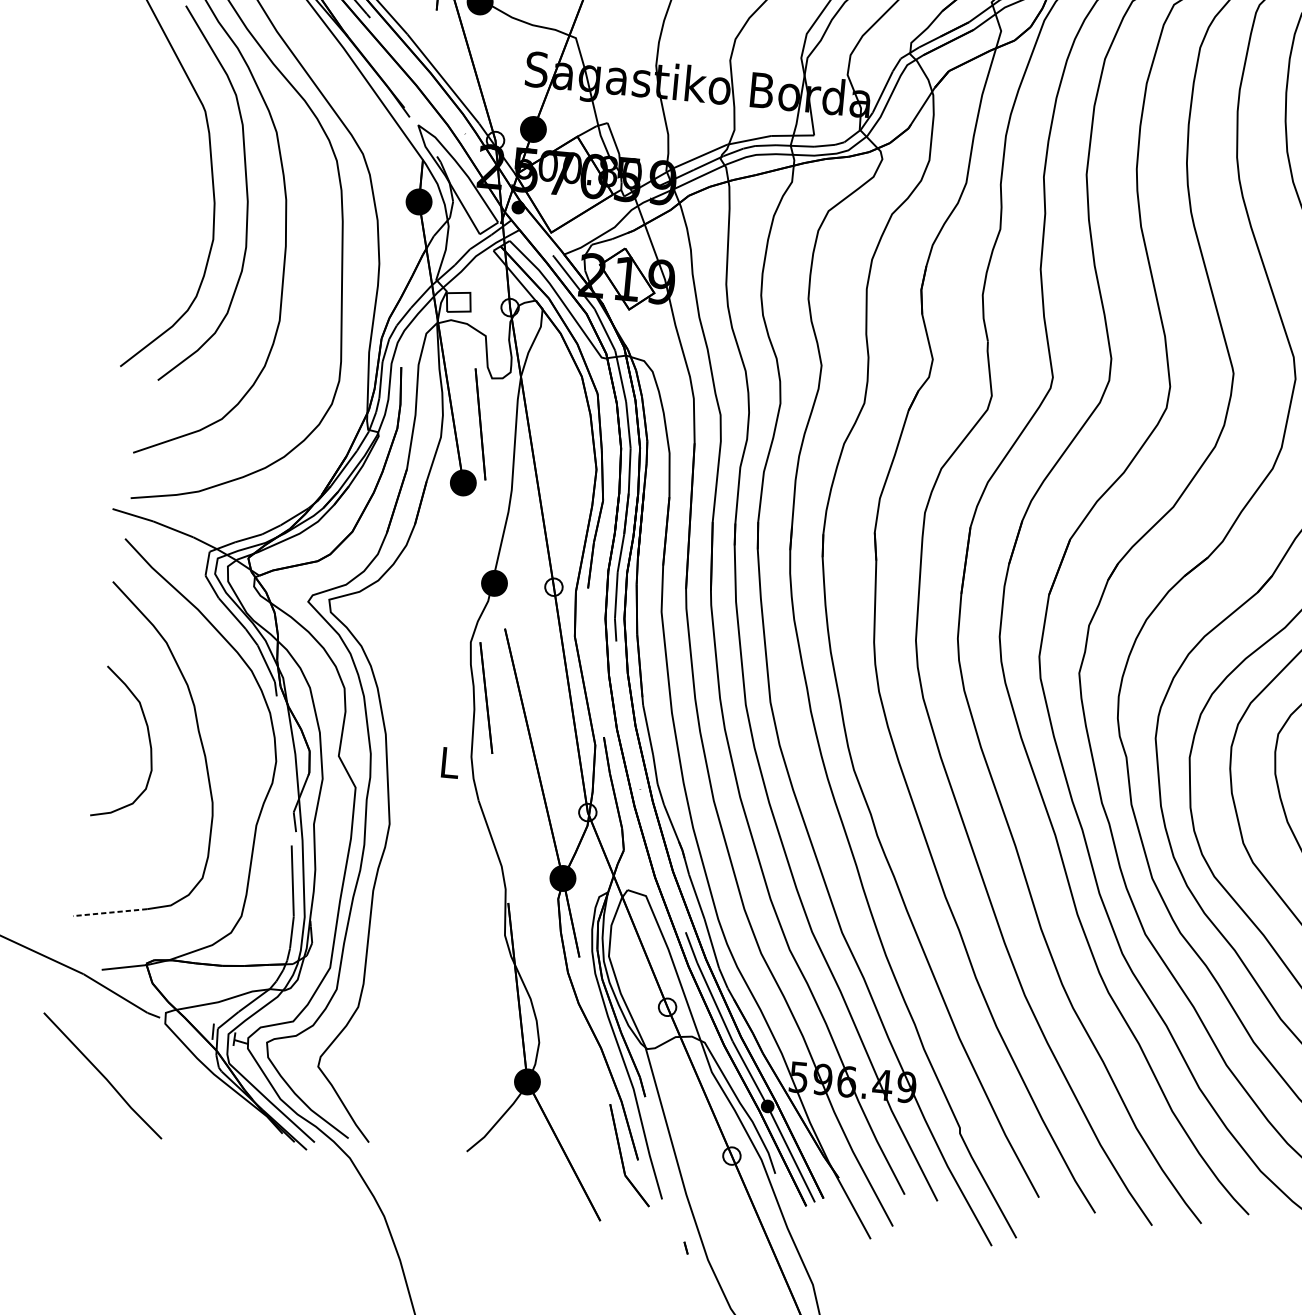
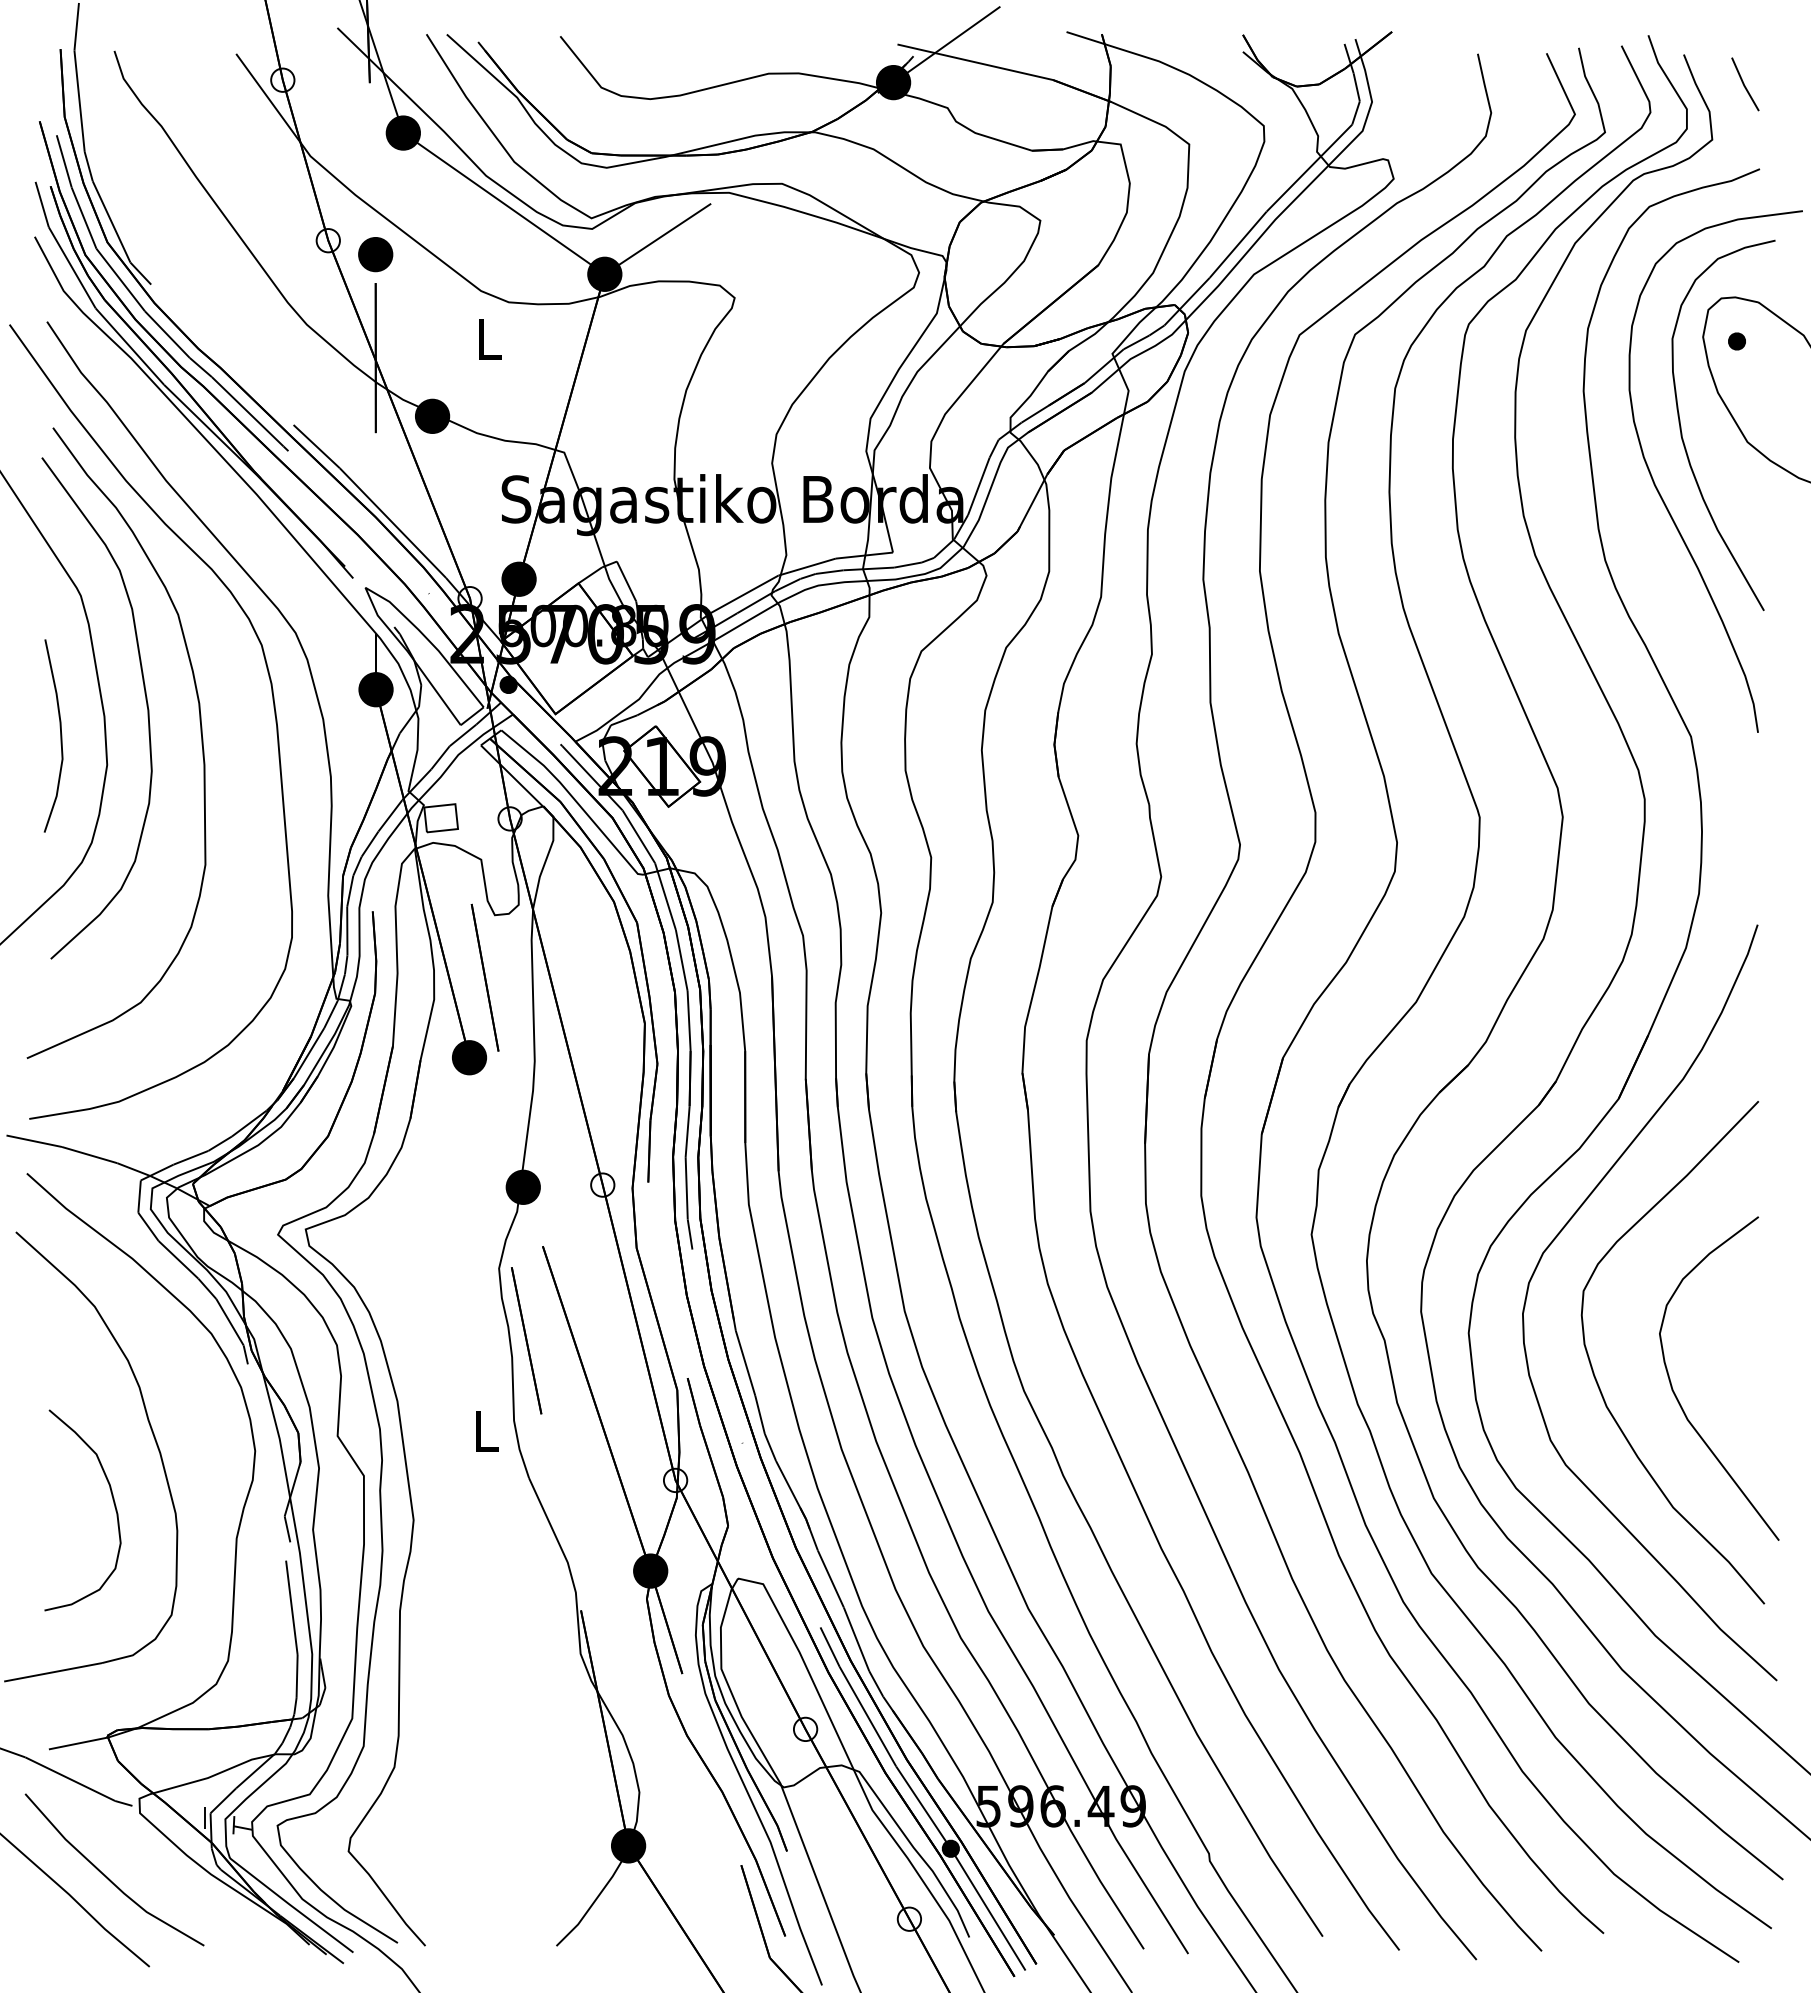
curve: (180, 214) -> (60, 735), added
curve: (149, 740) -> (113, 1503), moved
line: (110, 912) -> (53, 1672), dashed -> solid
line: (136, 1068) -> (107, 1876), added

